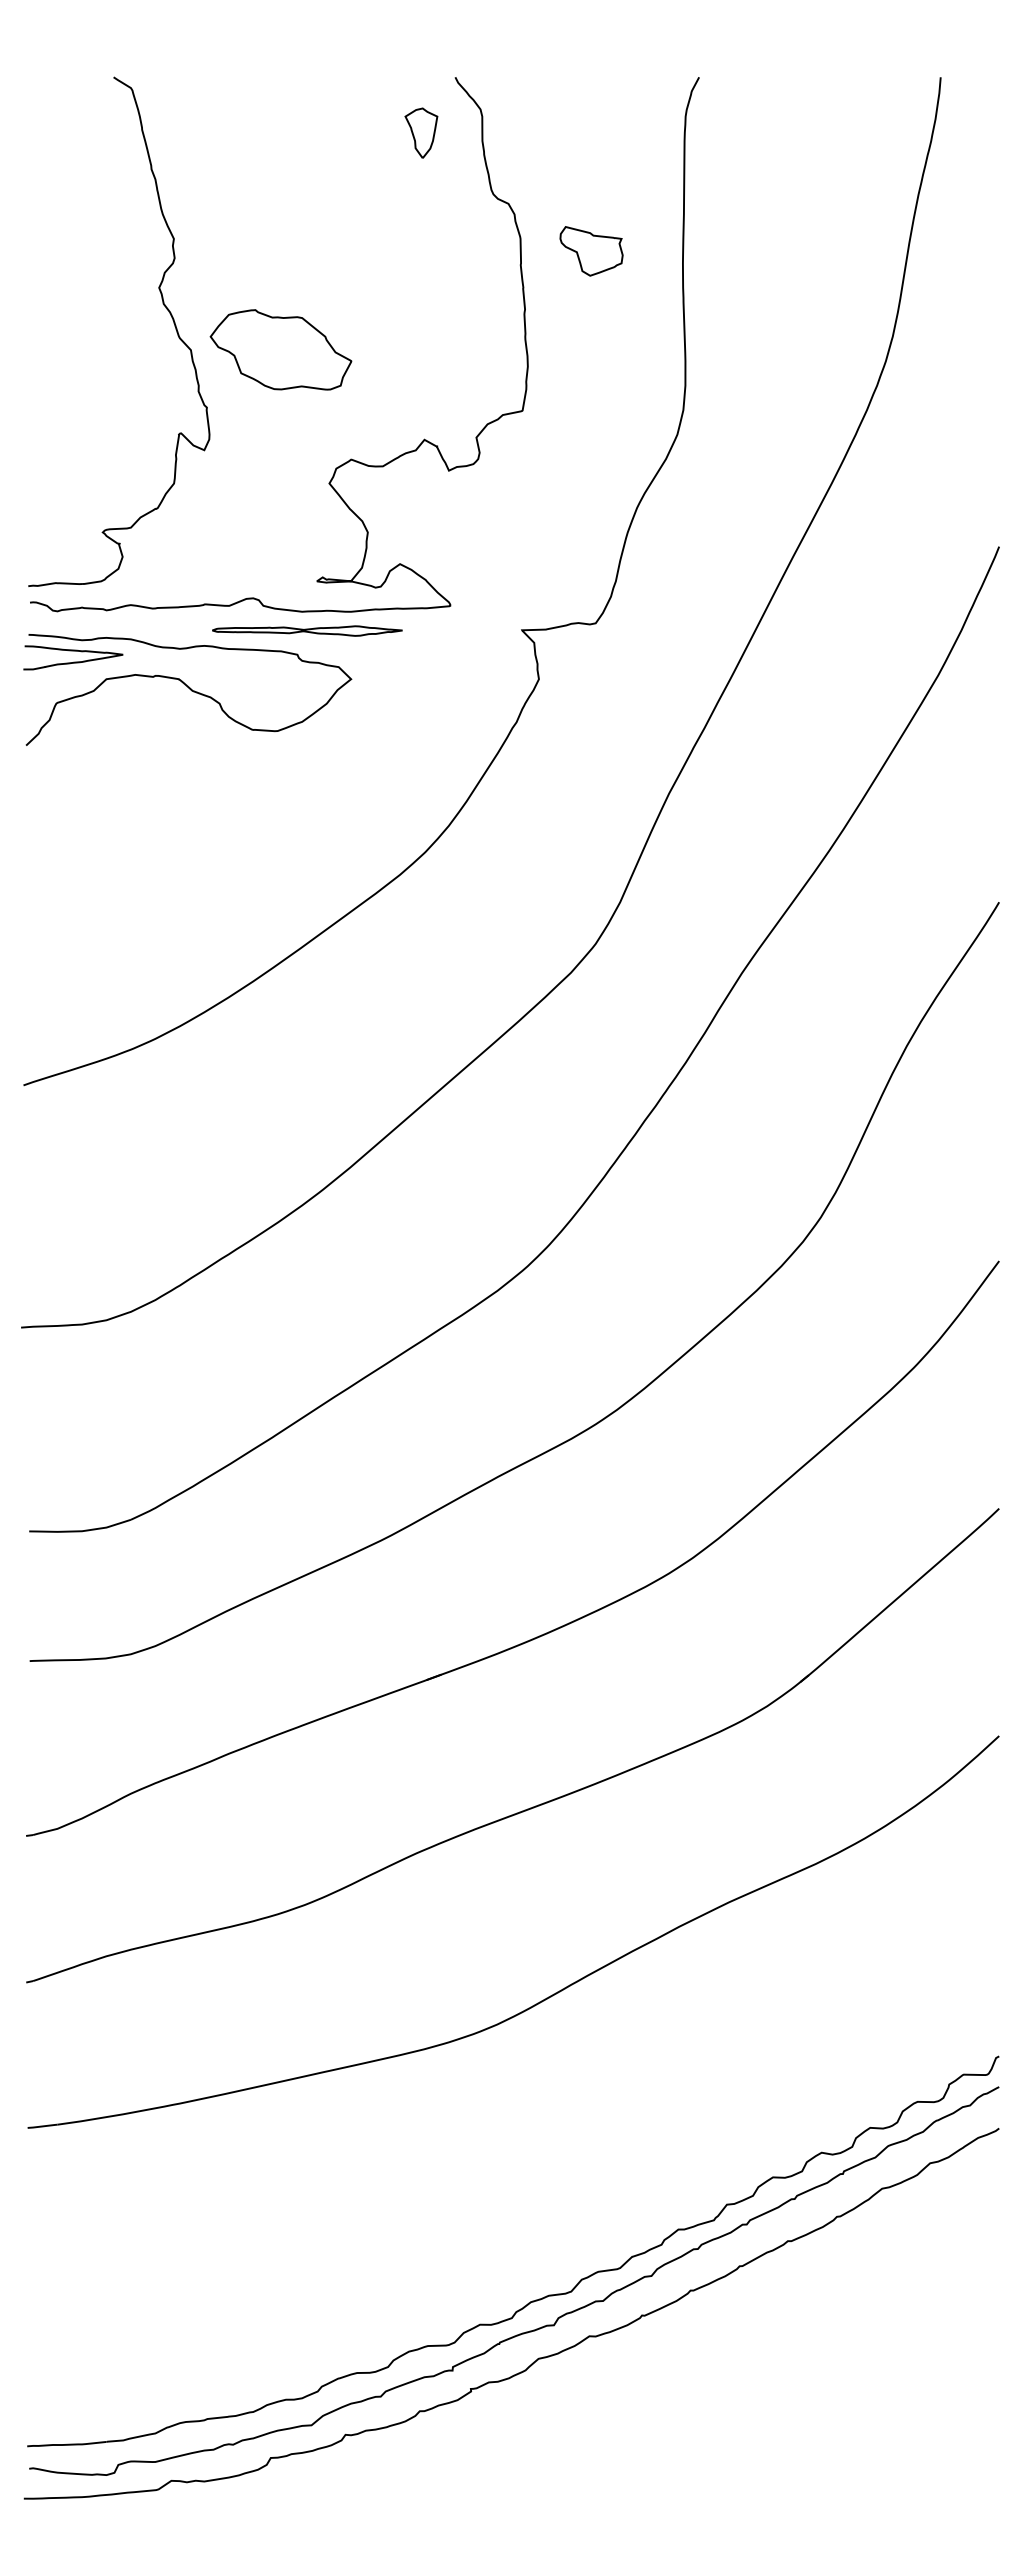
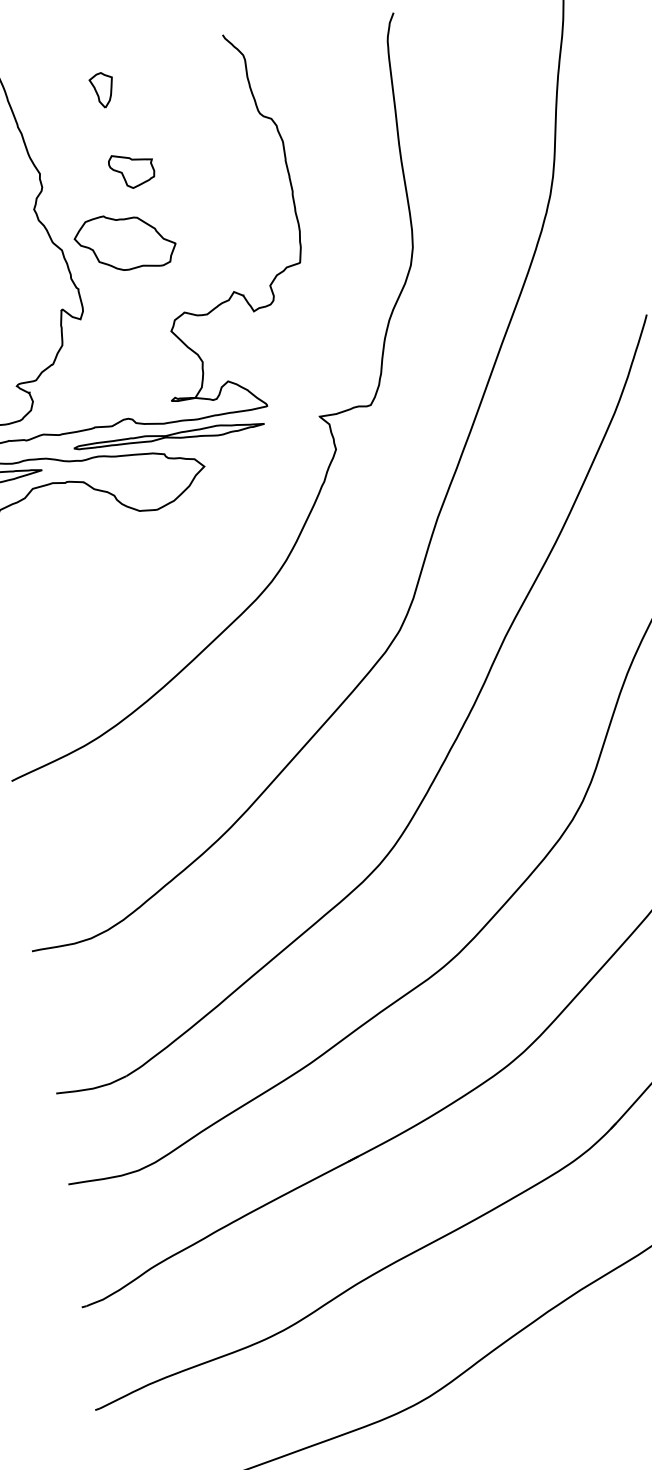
part: (421, 132) -> (102, 89), moved
part: (591, 251) -> (132, 170), moved
part: (307, 630) -> (169, 436), size x1.43

